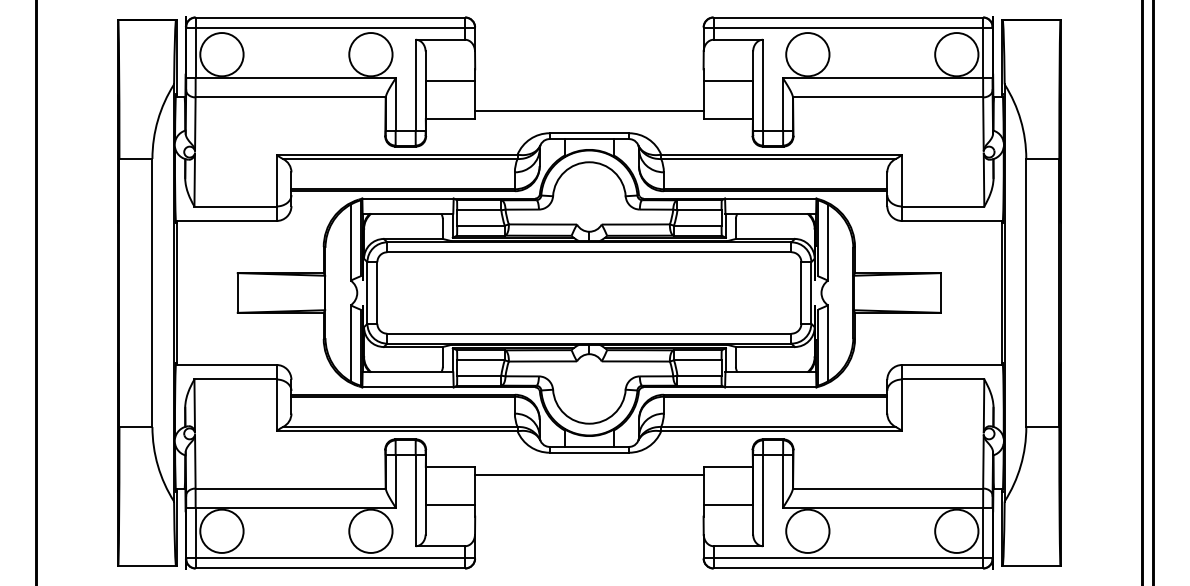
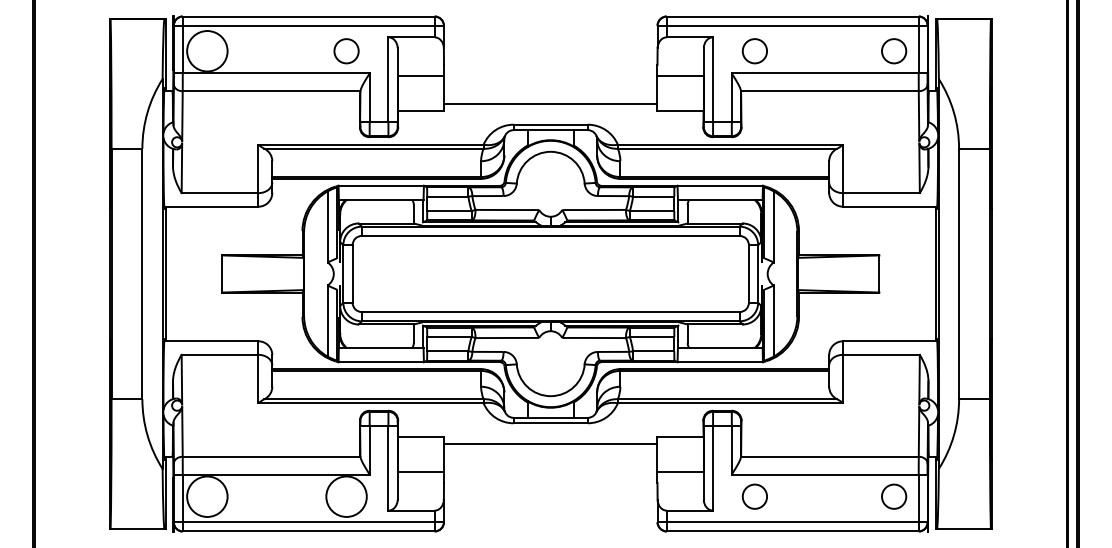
circle: (370, 54) -> (346, 51), size x0.6
circle: (807, 54) -> (754, 51), size x0.6
circle: (956, 54) -> (893, 51), size x0.6
circle: (807, 531) -> (754, 496), size x0.6
circle: (956, 531) -> (893, 496), size x0.6

